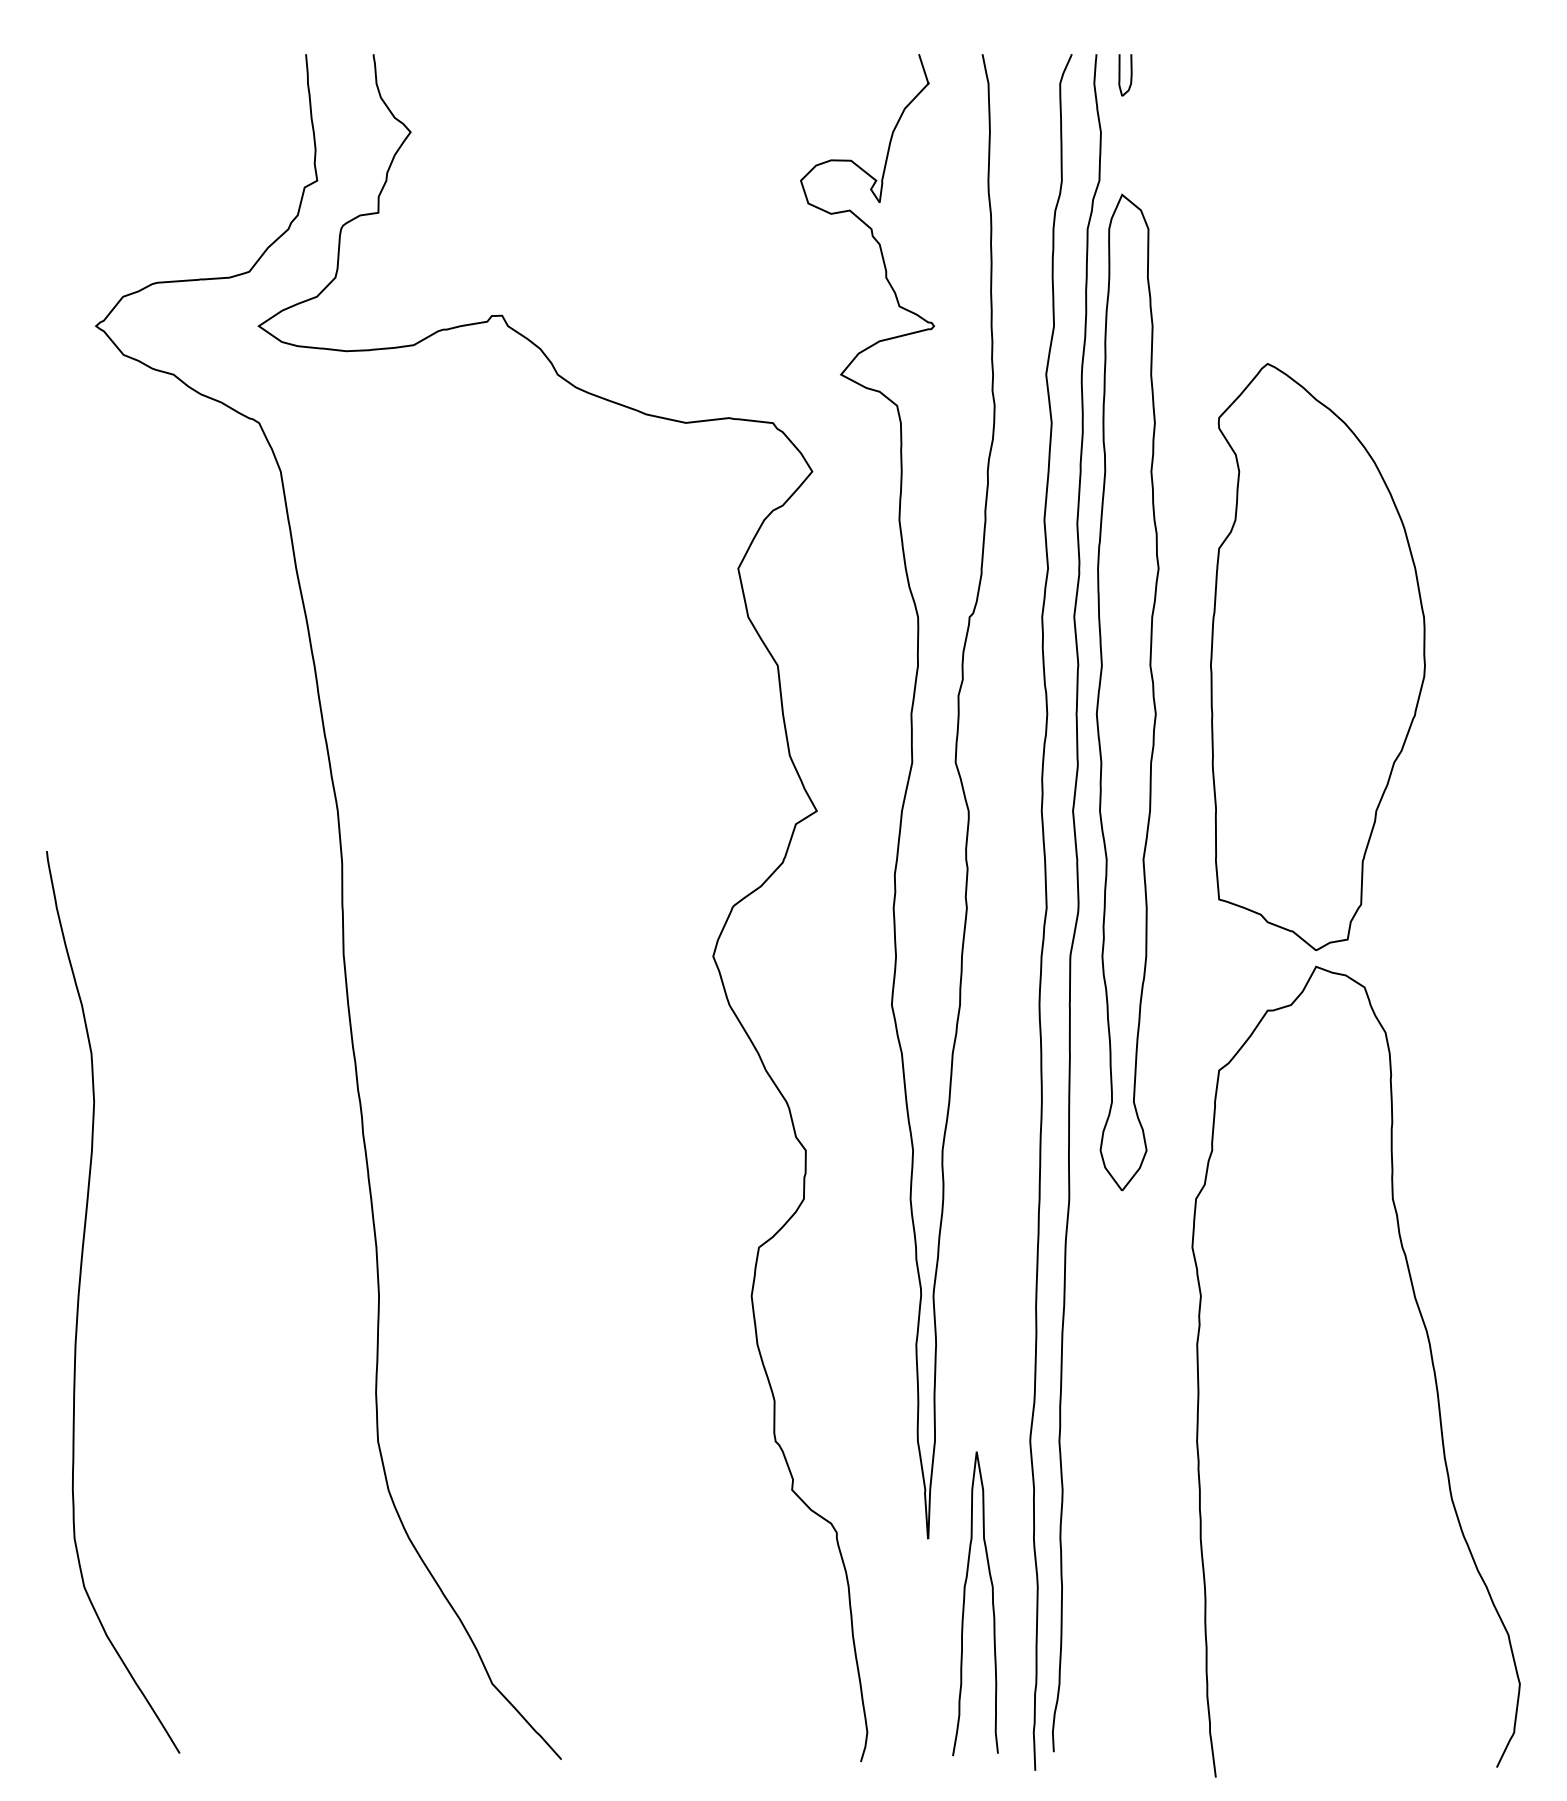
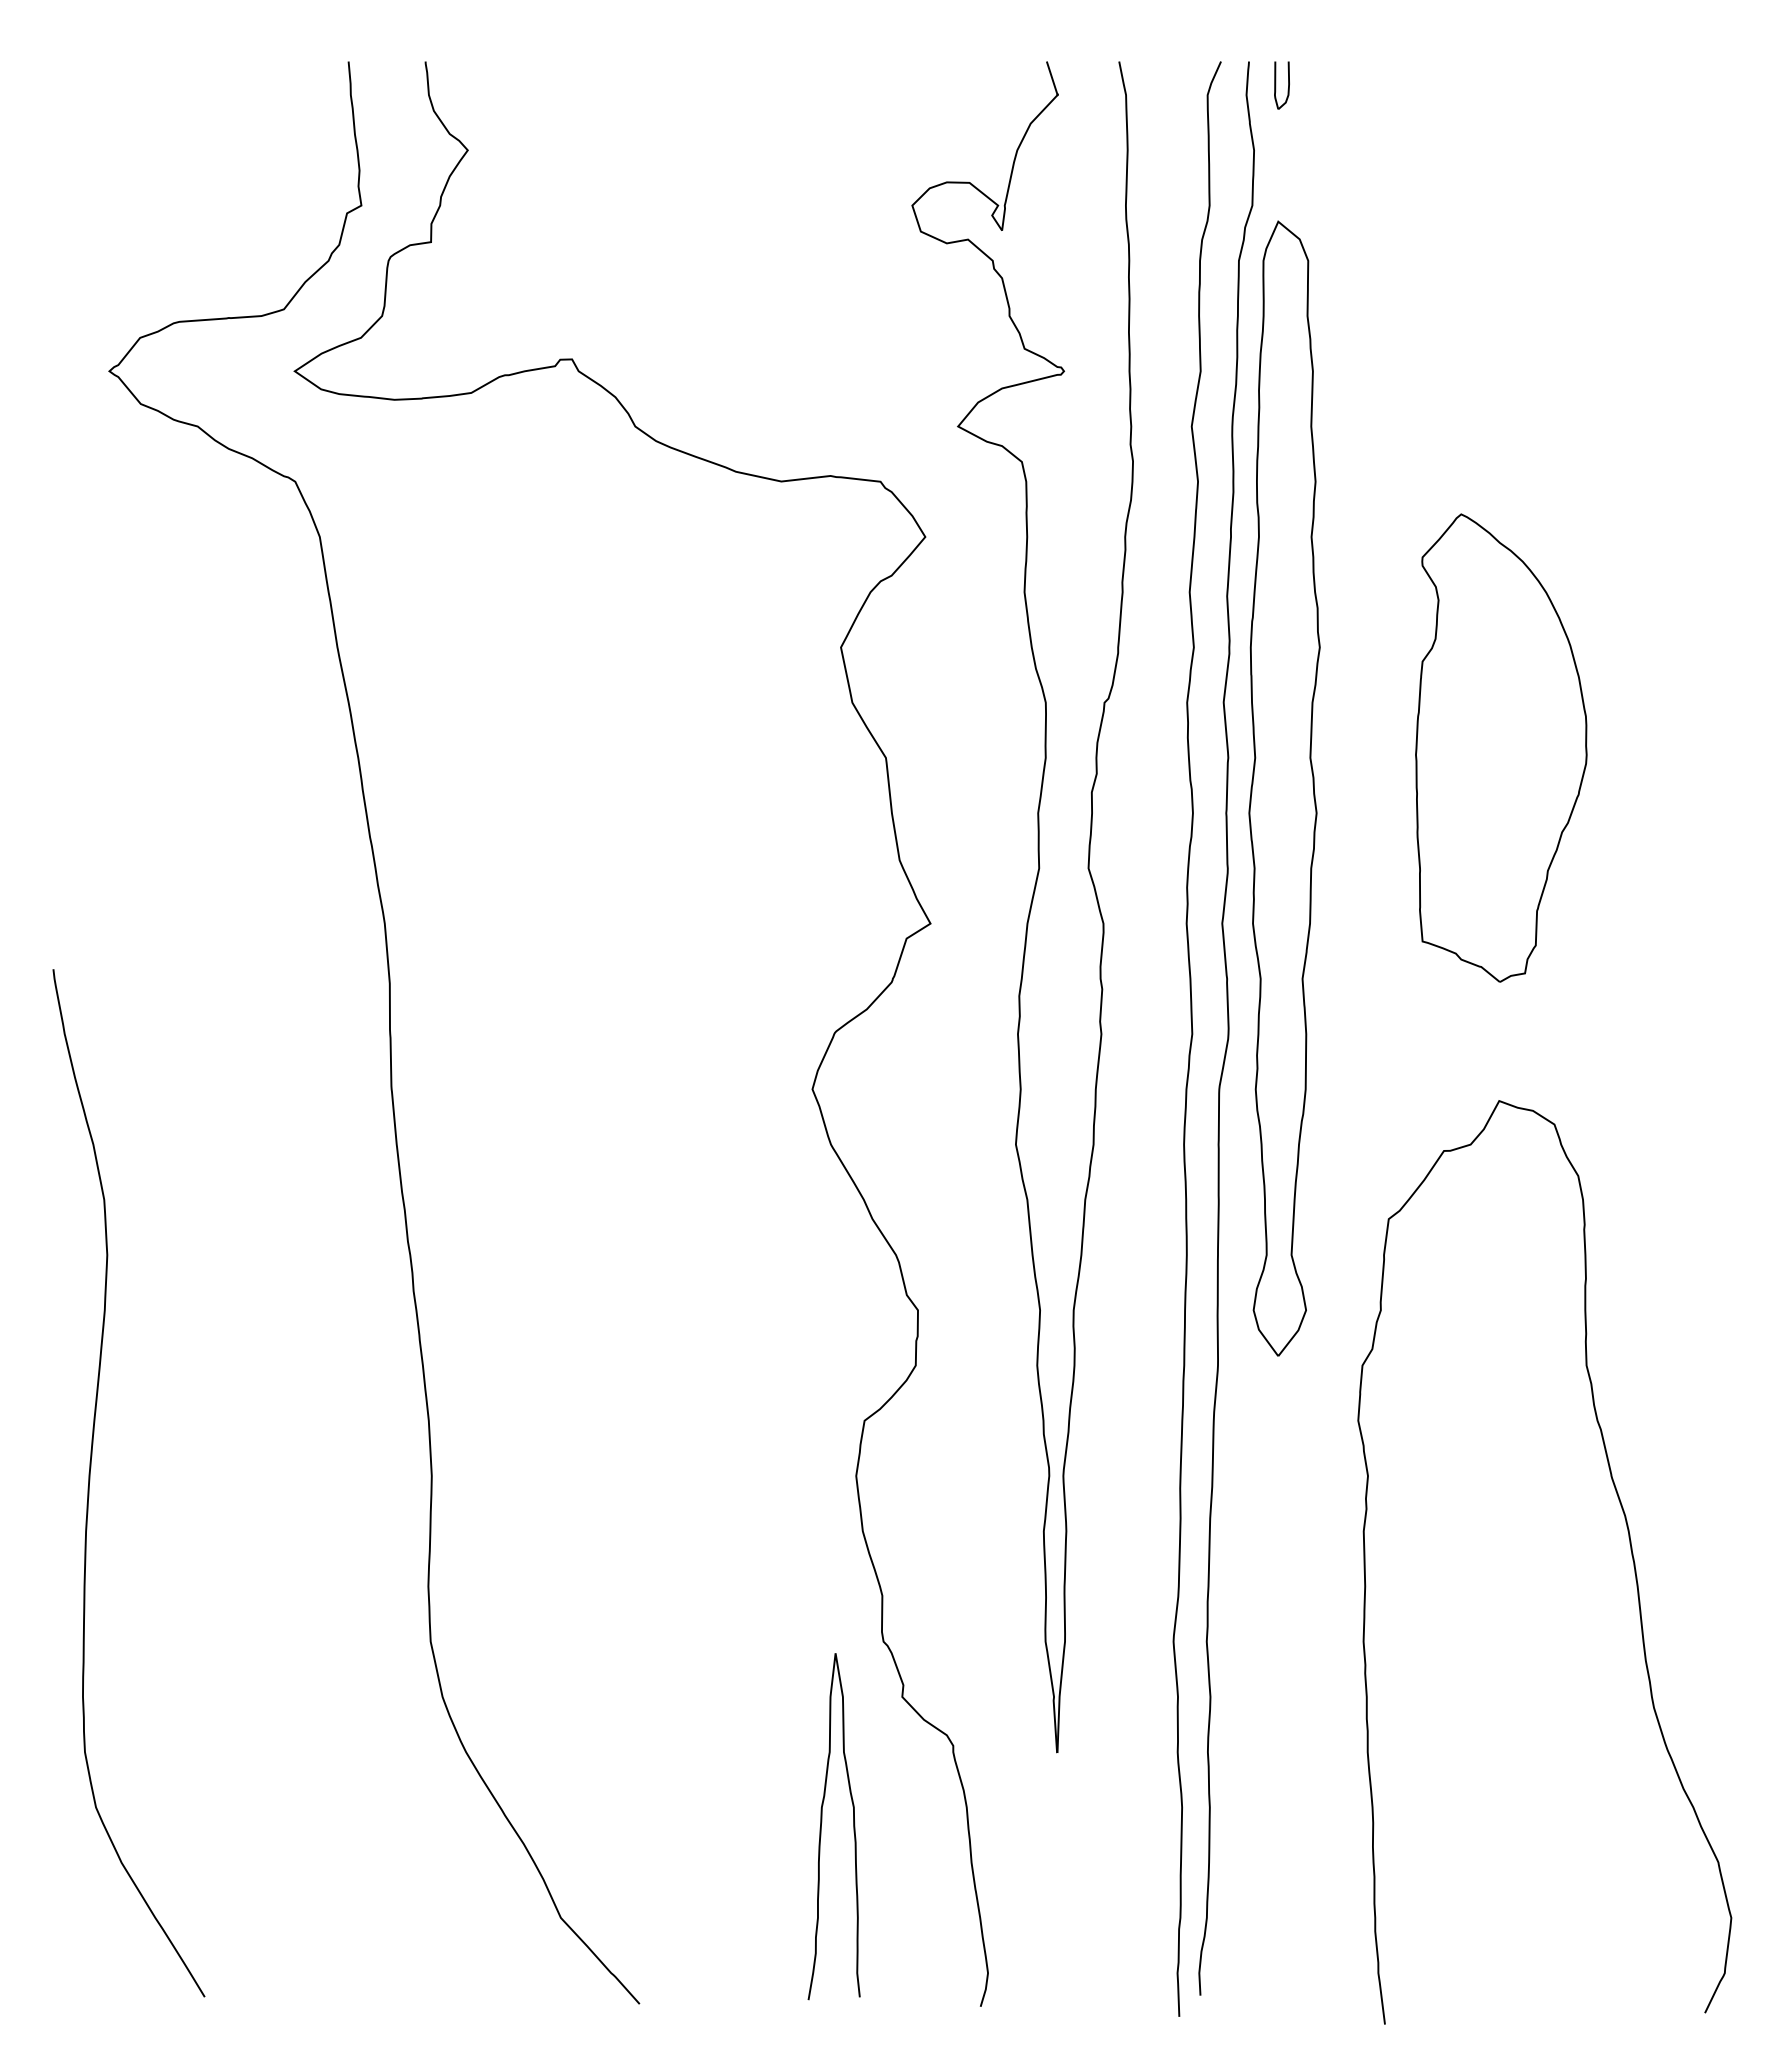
part: (1318, 656) -> (1501, 747), size x0.7
curve: (965, 1600) -> (822, 1822), moved

